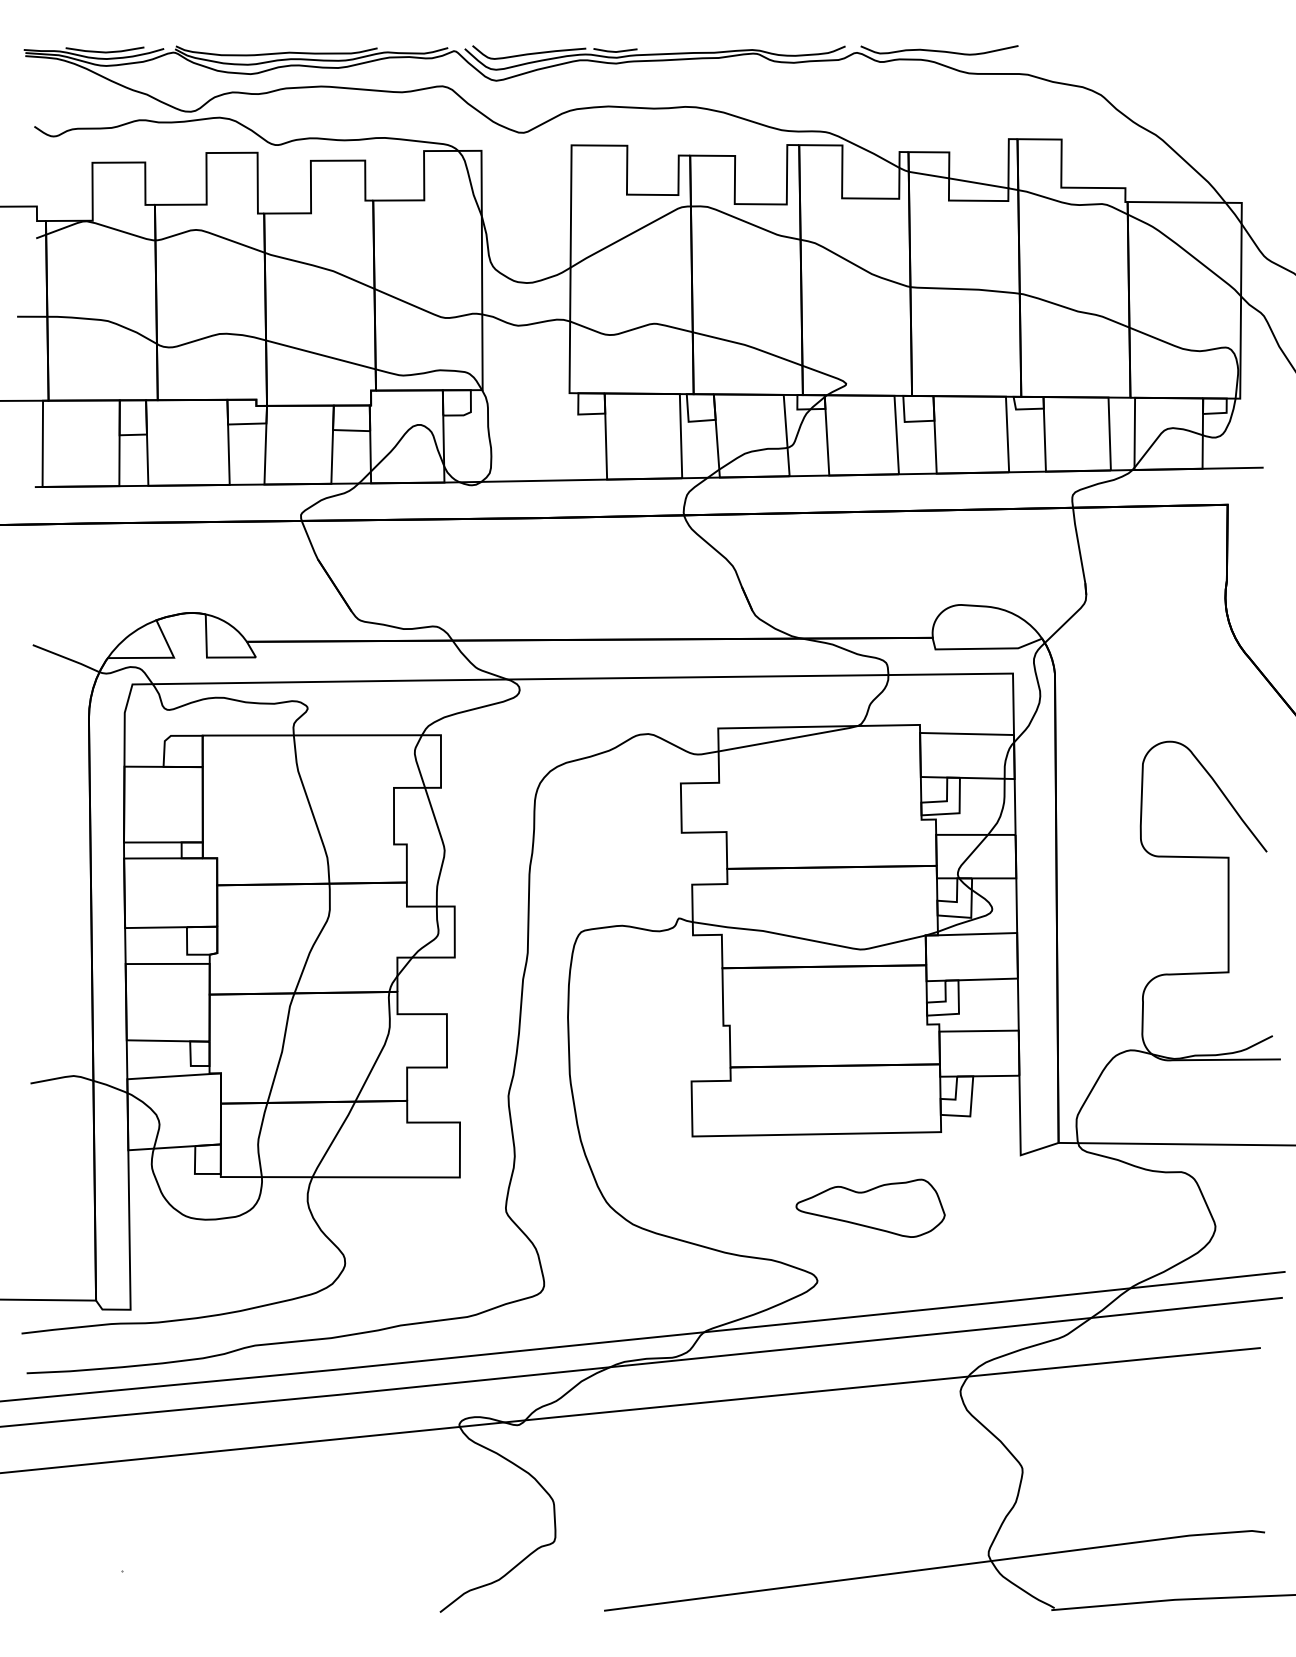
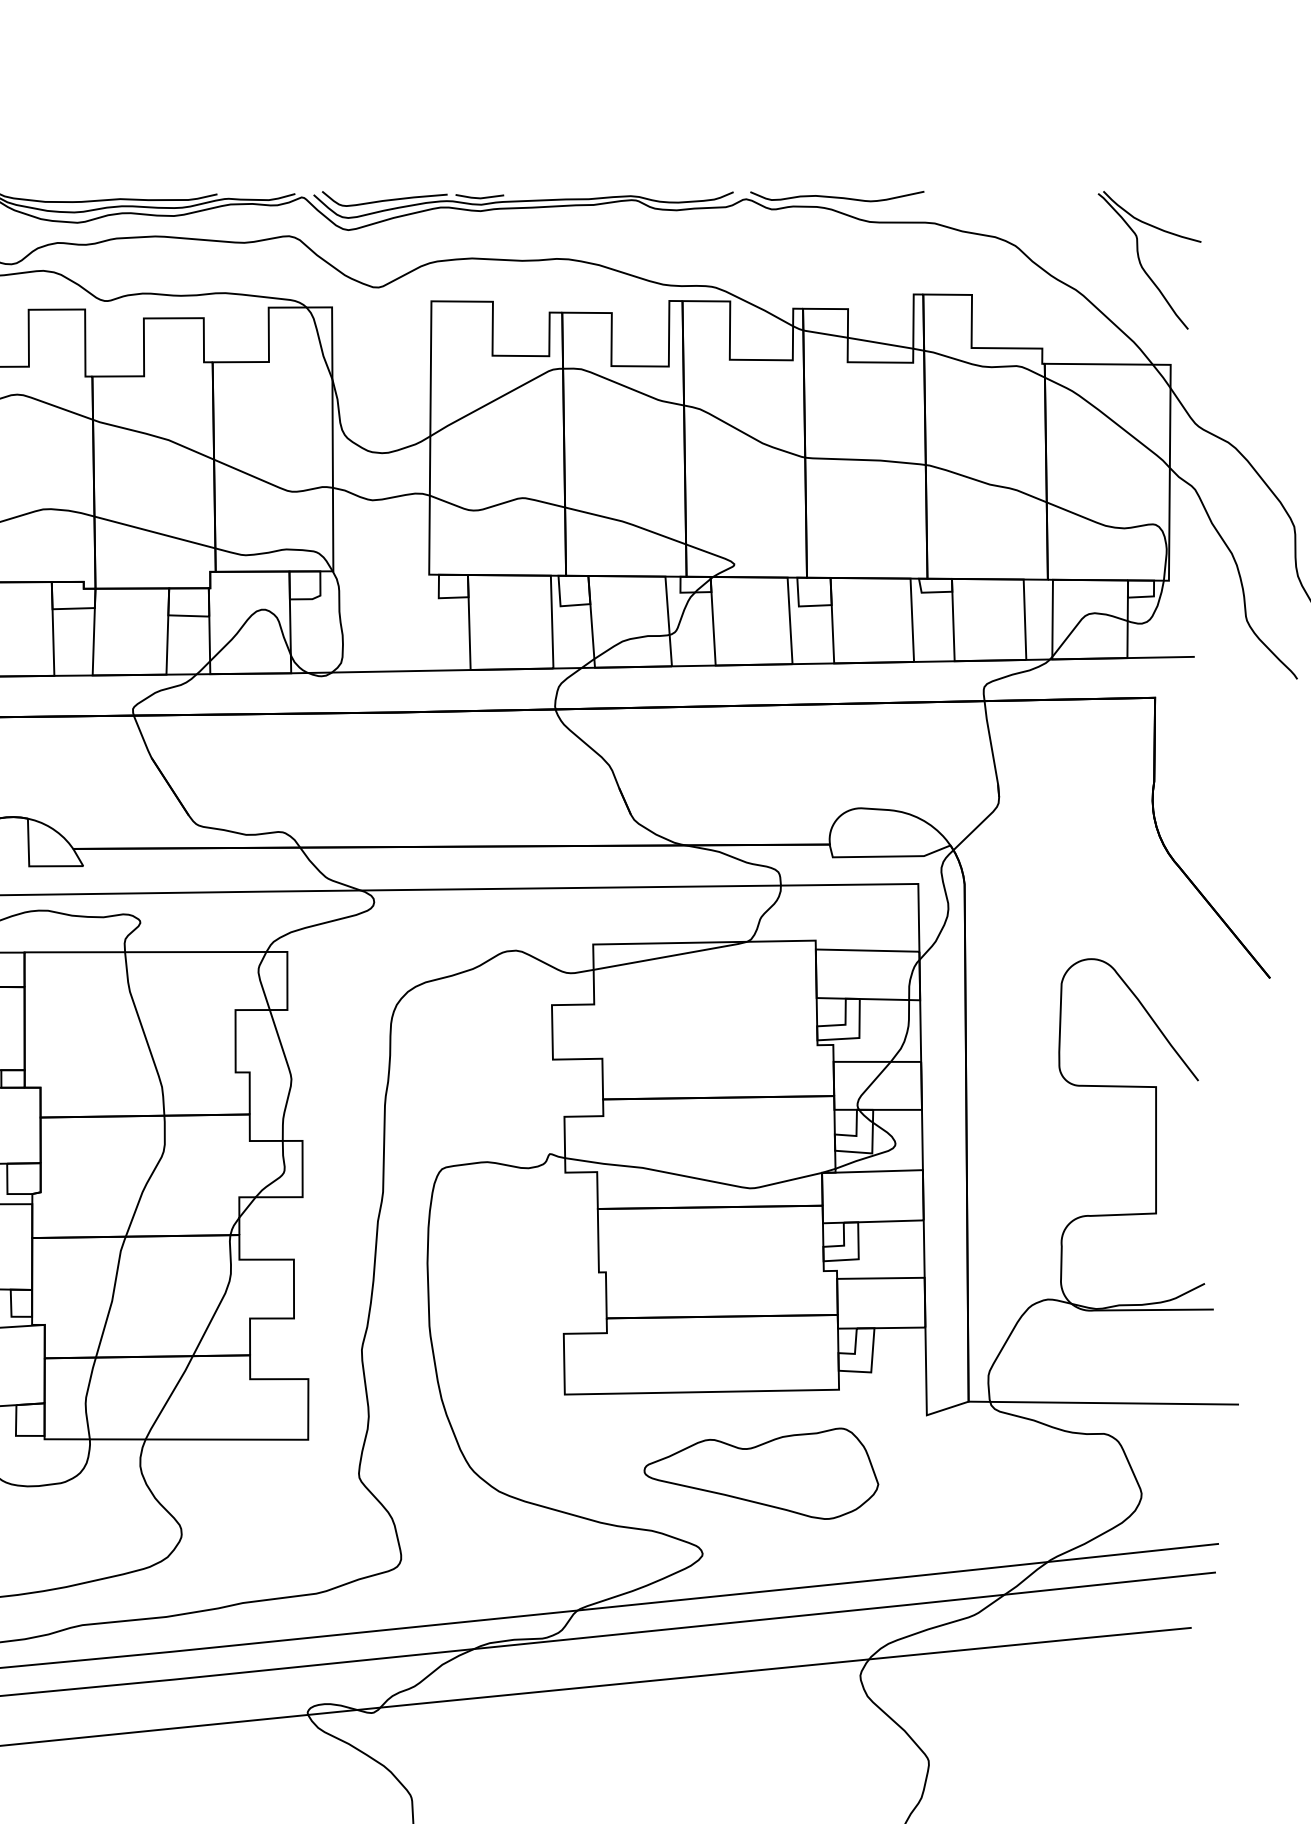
part: (1215, 111) -> (1141, 263), added
part: (870, 1208) -> (761, 1473), size x1.43

